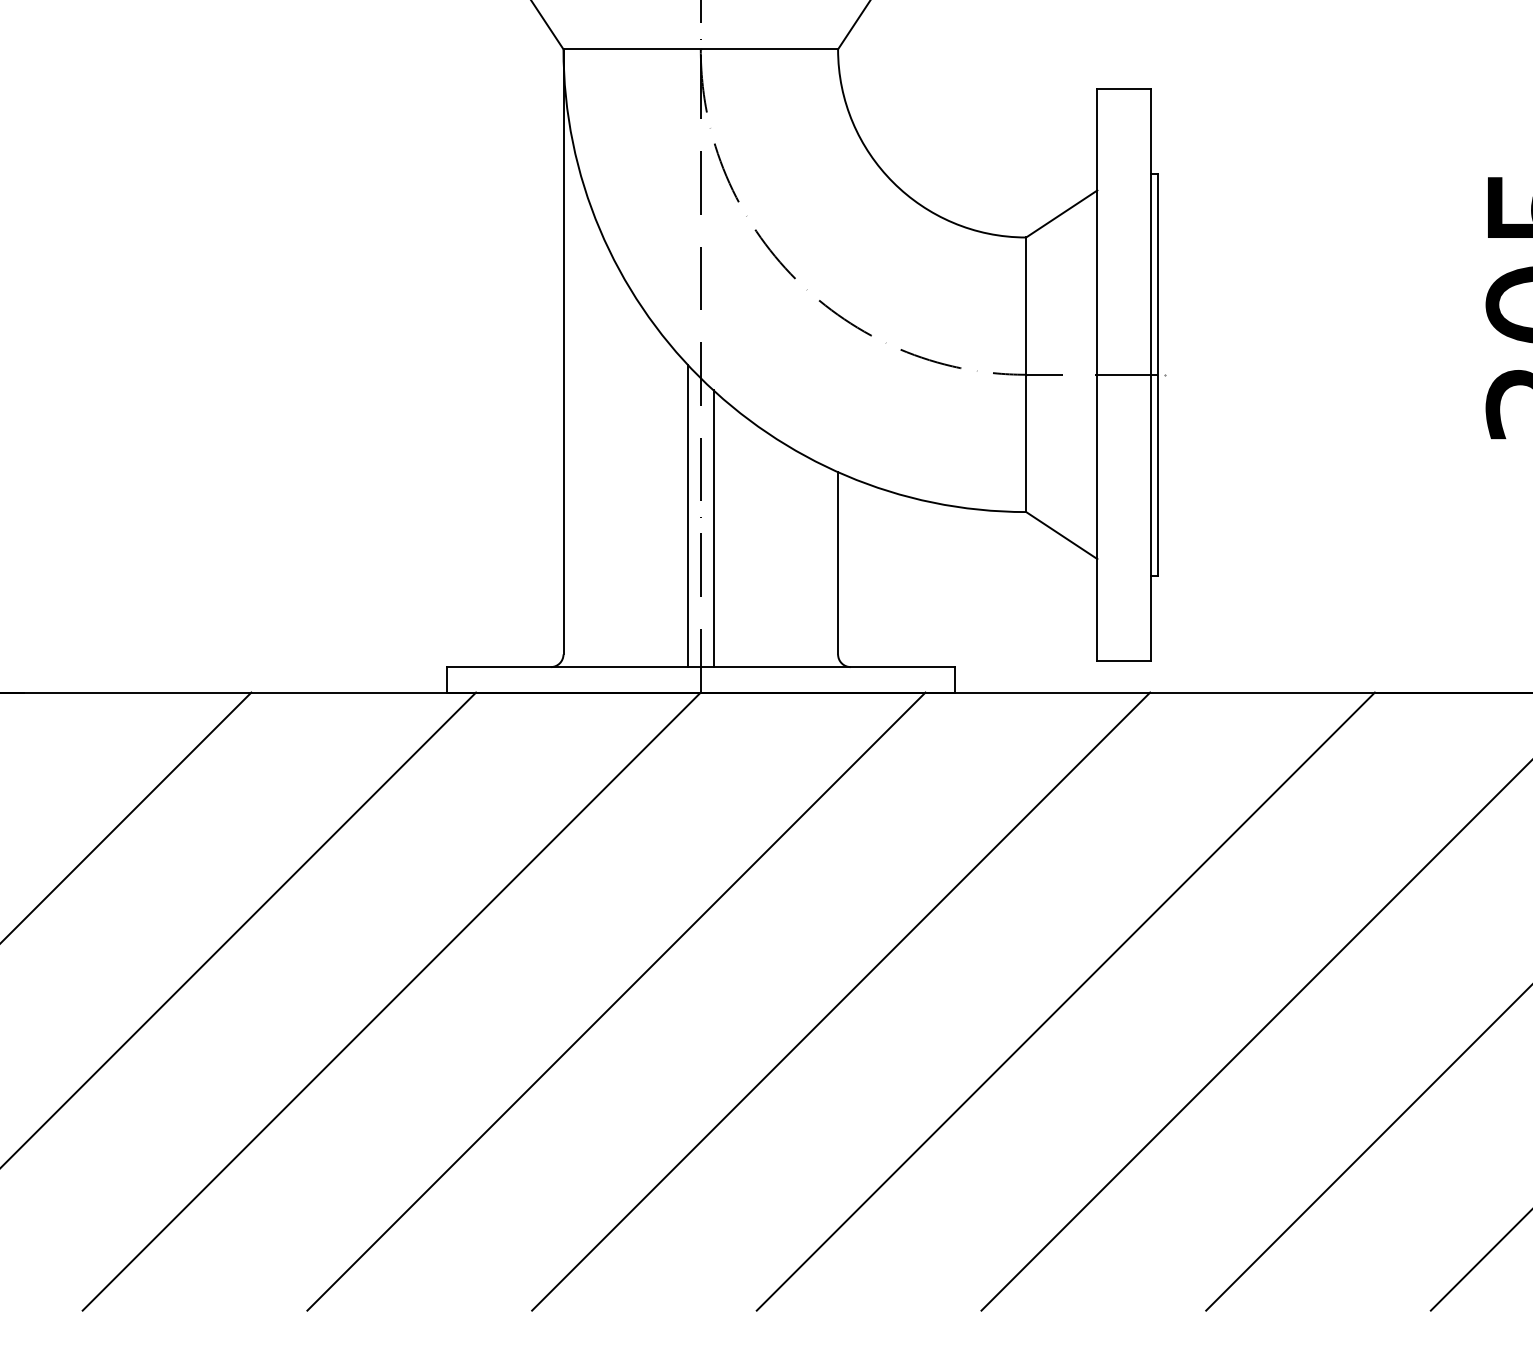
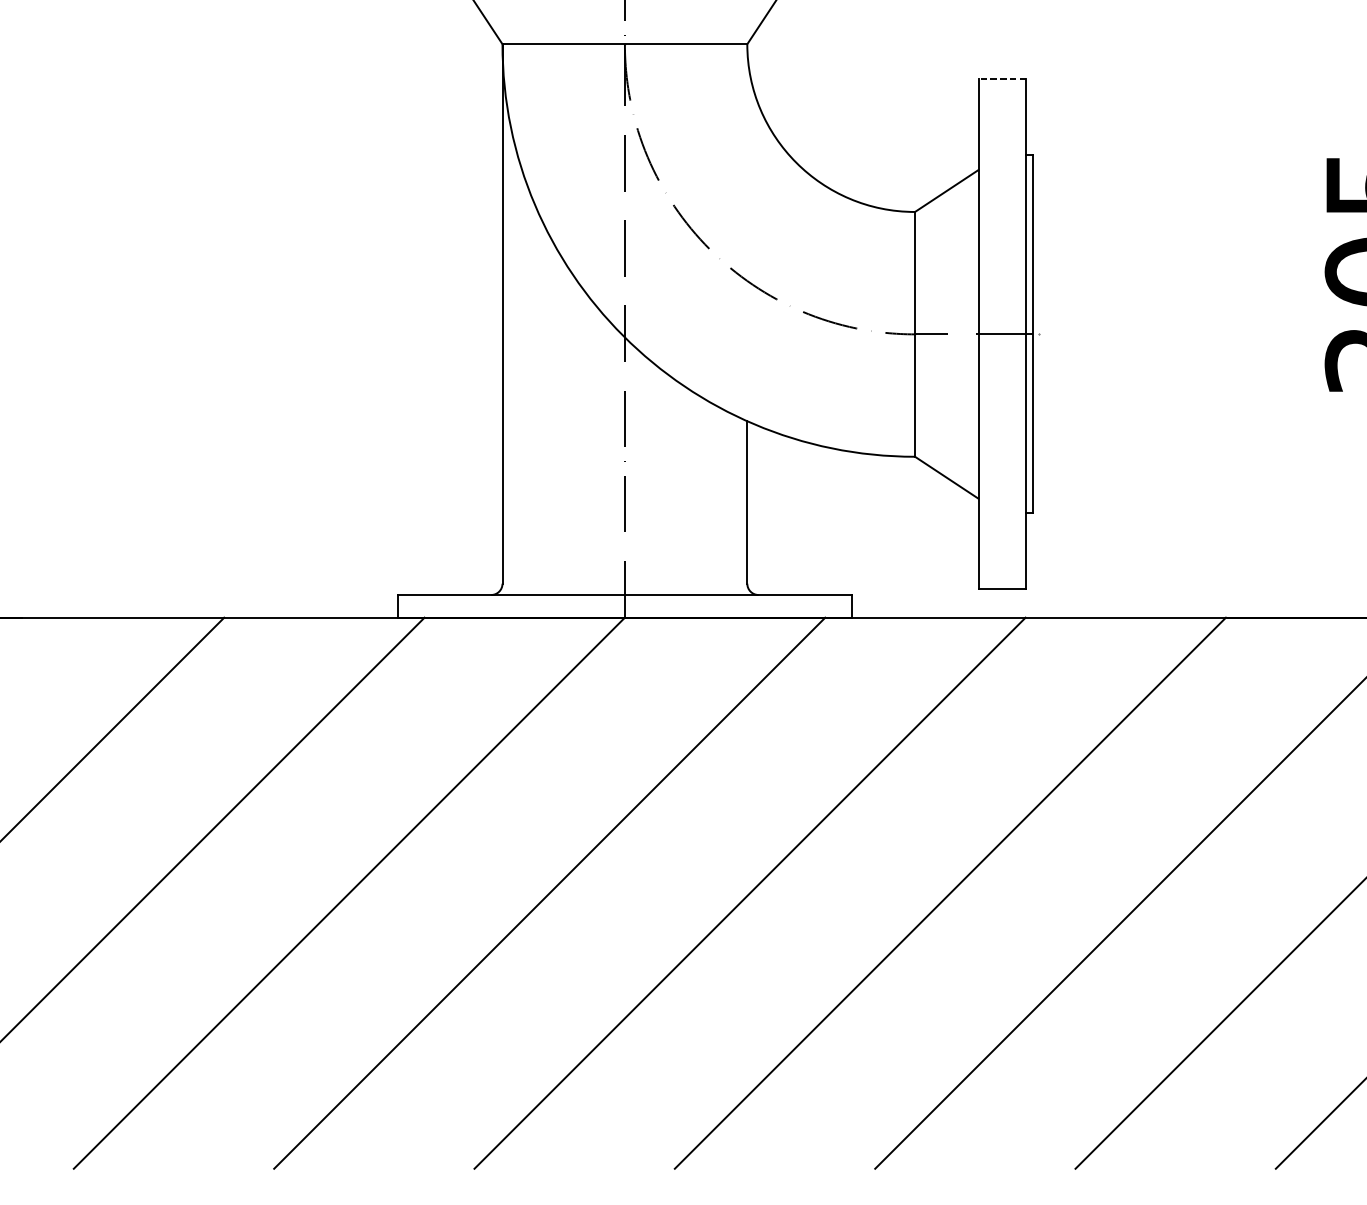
line: (1124, 88) -> (1002, 79), solid -> dashed
line: (688, 516) -> (613, 460), removed
line: (713, 528) -> (636, 471), removed

